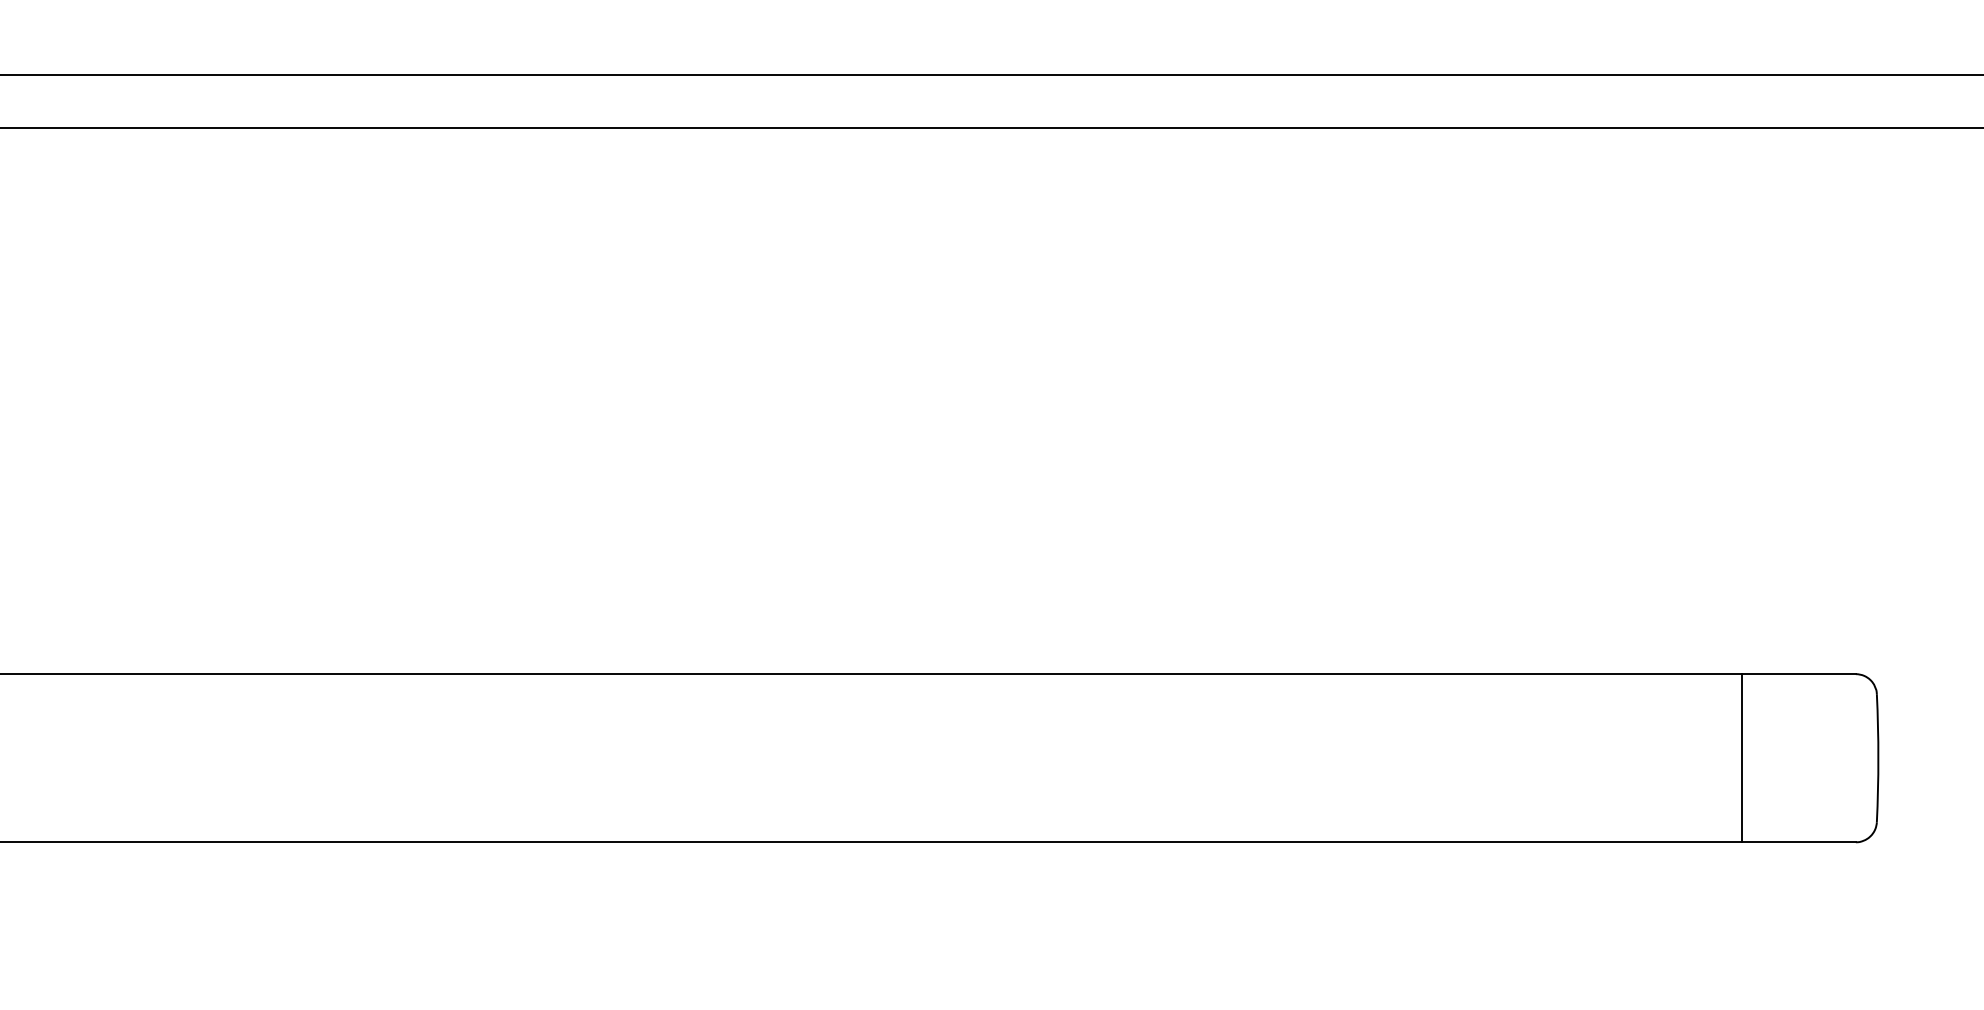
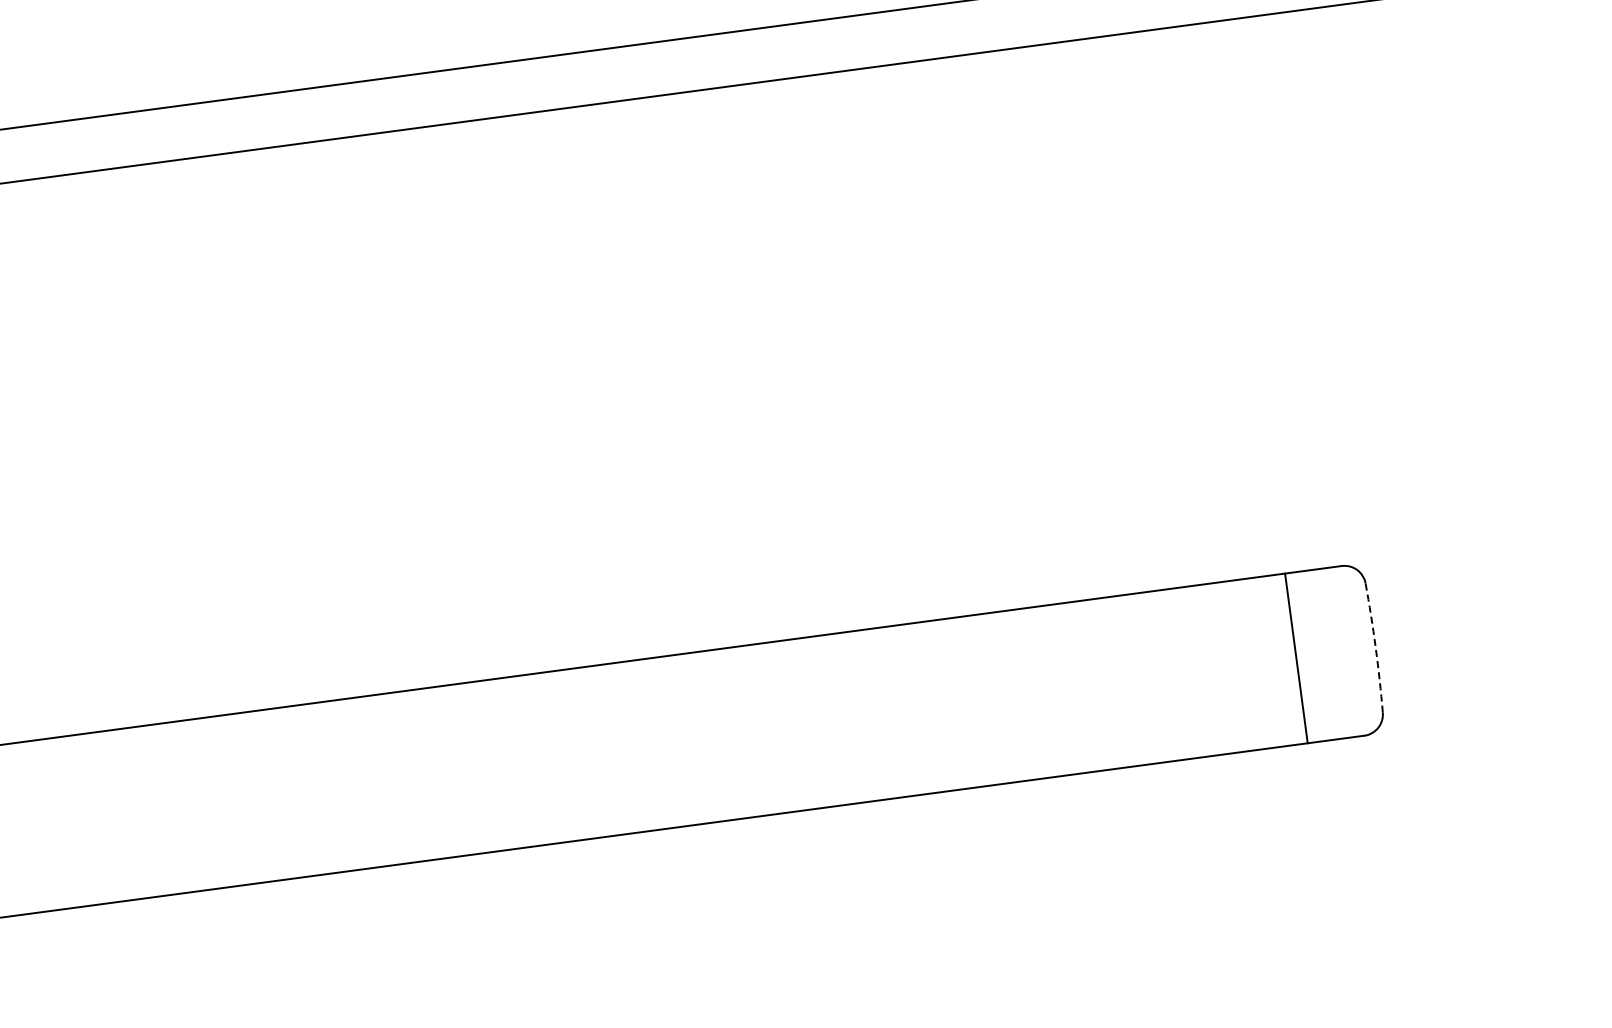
line: (1741, 758) -> (1296, 658), moved
arc: (1878, 758) -> (1375, 648), solid -> dashed

